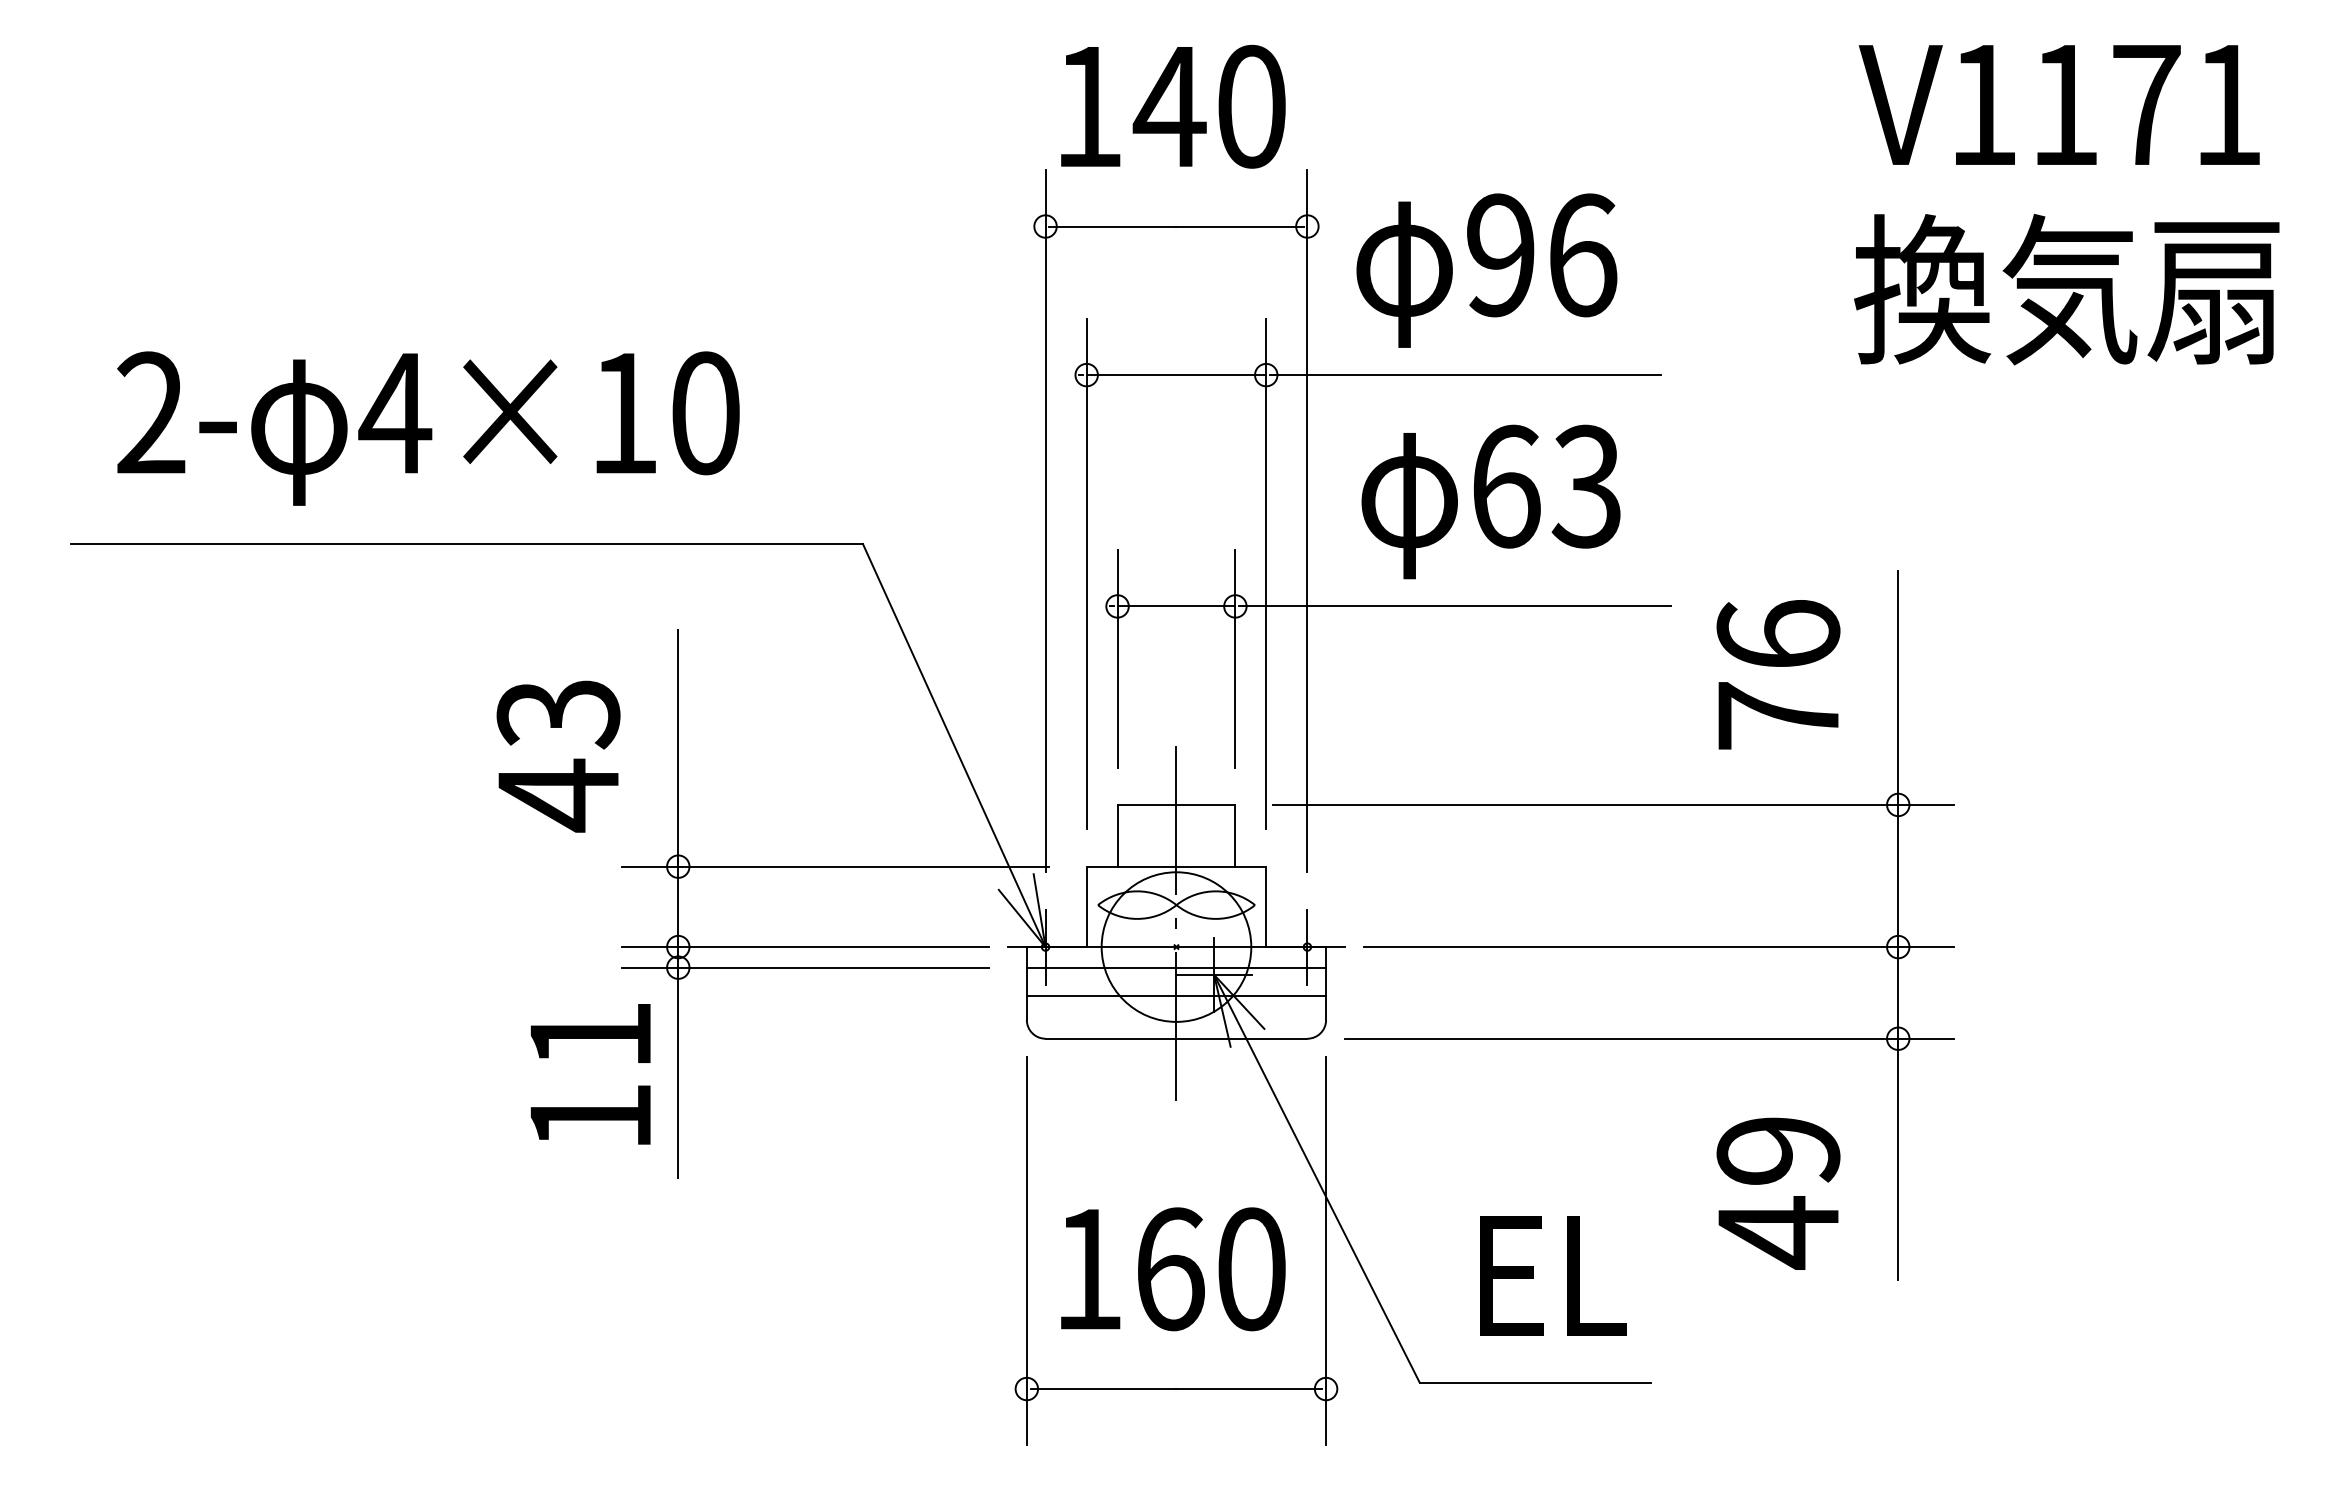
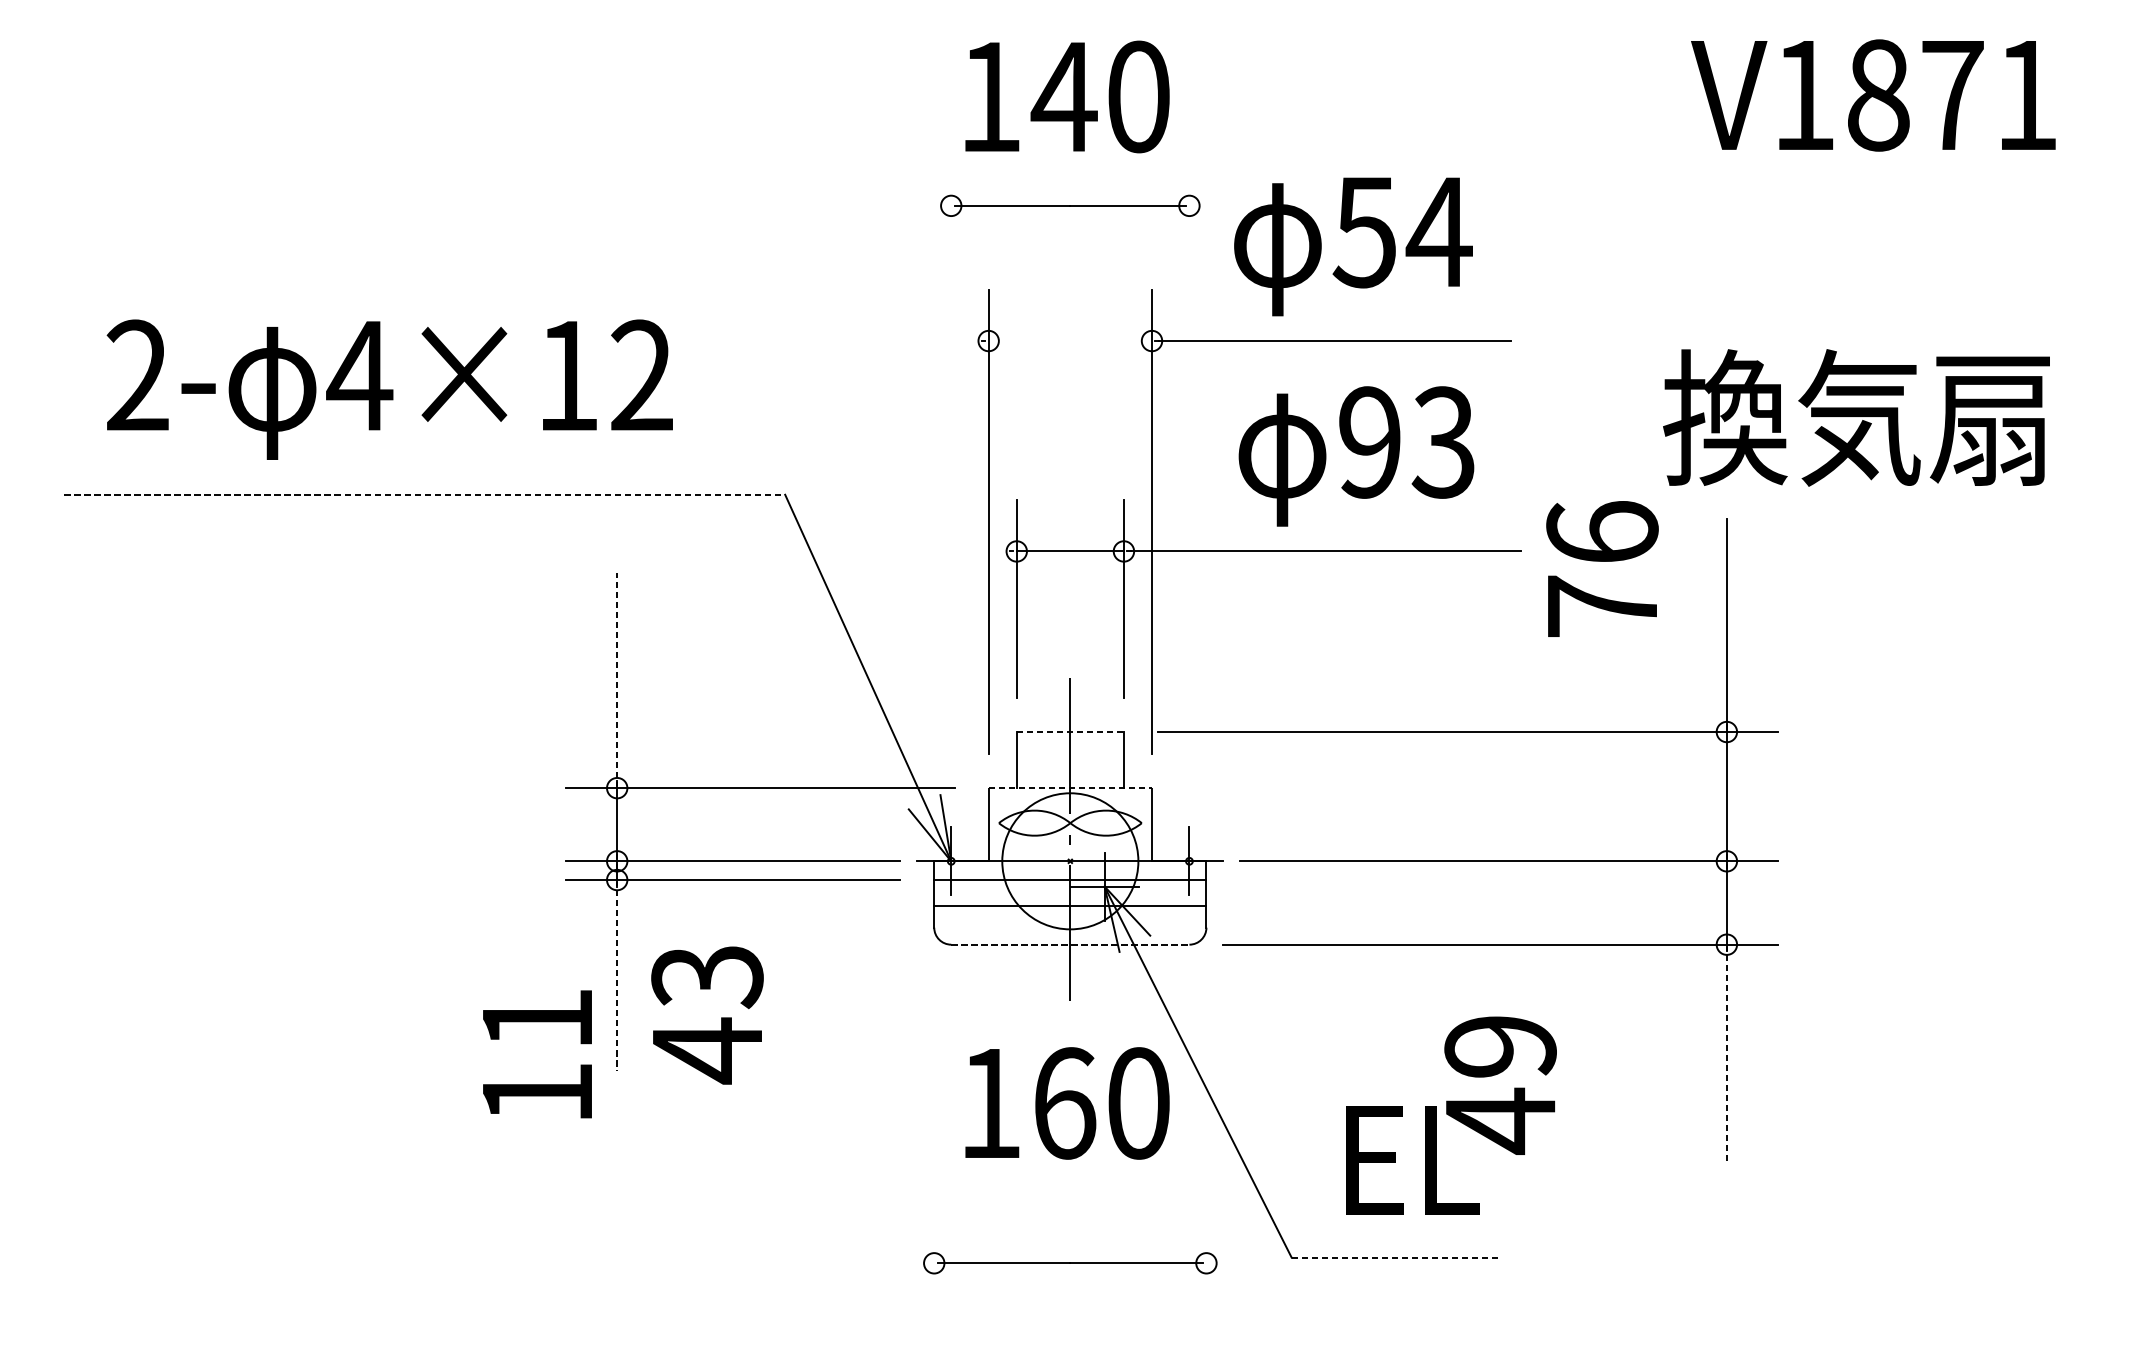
text: (2065, 104) -> (1878, 94), V1171 -> V1871
text: (1541, 255) -> (1402, 232), 96 -> 54
text: (2066, 289) -> (1856, 417), moved
line: (1176, 375) -> (1070, 341), removed
text: (705, 413) -> (641, 375), 4×10 -> 4×12
text: (1506, 486) -> (1370, 442), 63 -> 93
line: (1045, 521) -> (951, 474), removed
line: (1307, 521) -> (1189, 474), removed
line: (467, 544) -> (425, 495), solid -> dashed
text: (1778, 674) -> (1602, 568), moved
line: (678, 747) -> (617, 679), solid -> dashed
text: (558, 756) -> (707, 1015), moved
line: (1176, 804) -> (1070, 731), solid -> dashed
line: (1176, 866) -> (1070, 788), solid -> dashed
line: (1176, 1038) -> (1070, 944), solid -> dashed
line: (678, 1073) -> (617, 976), solid -> dashed
text: (590, 1074) -> (537, 1054), moved
line: (1898, 1159) -> (1727, 1054), solid -> dashed
text: (1778, 1193) -> (1500, 1085), moved
line: (1026, 1251) -> (933, 1138), removed
line: (1326, 1251) -> (1206, 1138), removed
text: (1173, 1269) -> (1067, 1103), moved
line: (1535, 1382) -> (1396, 1257), solid -> dashed

